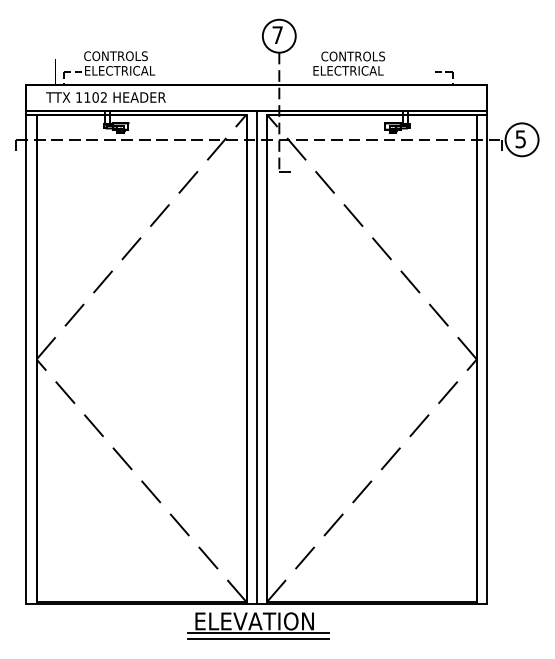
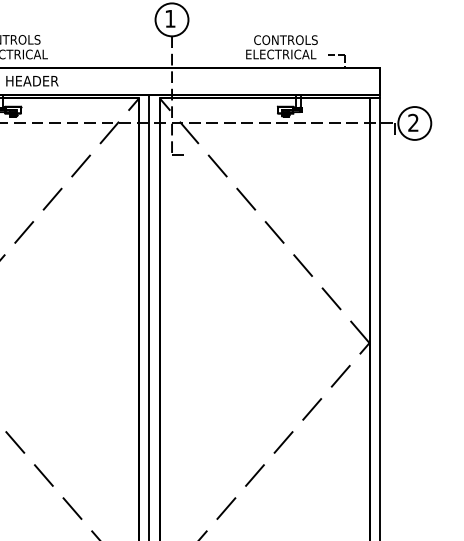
text: (277, 34) -> (170, 18), 7 -> 1
text: (349, 63) -> (282, 47), moved
text: (520, 139) -> (413, 123), 5 -> 2

